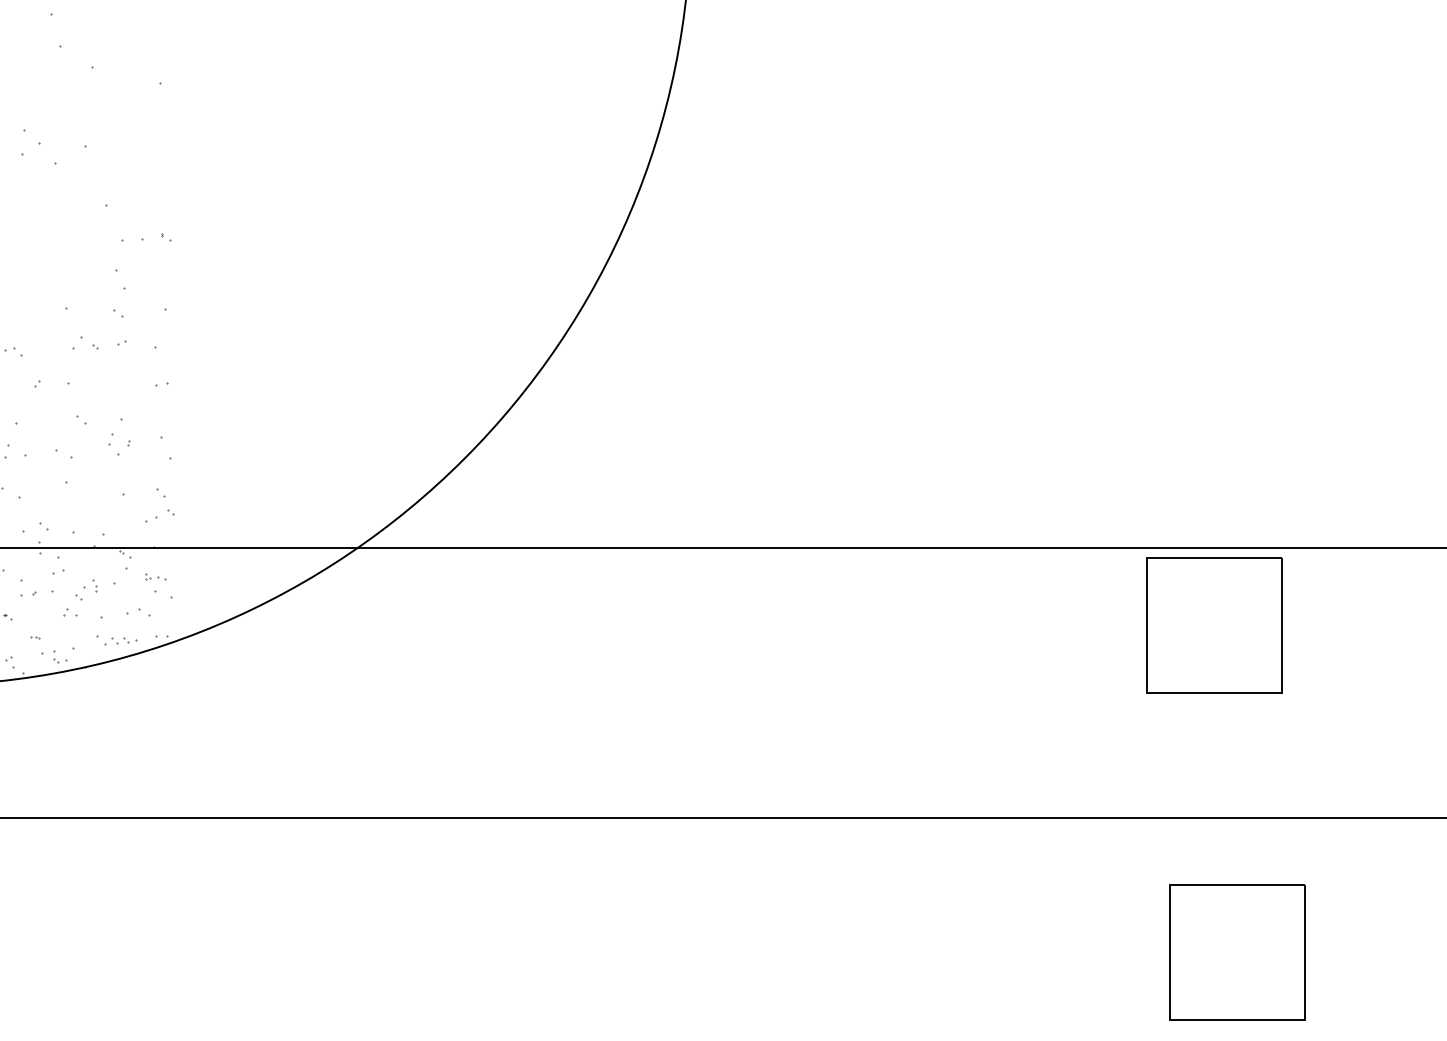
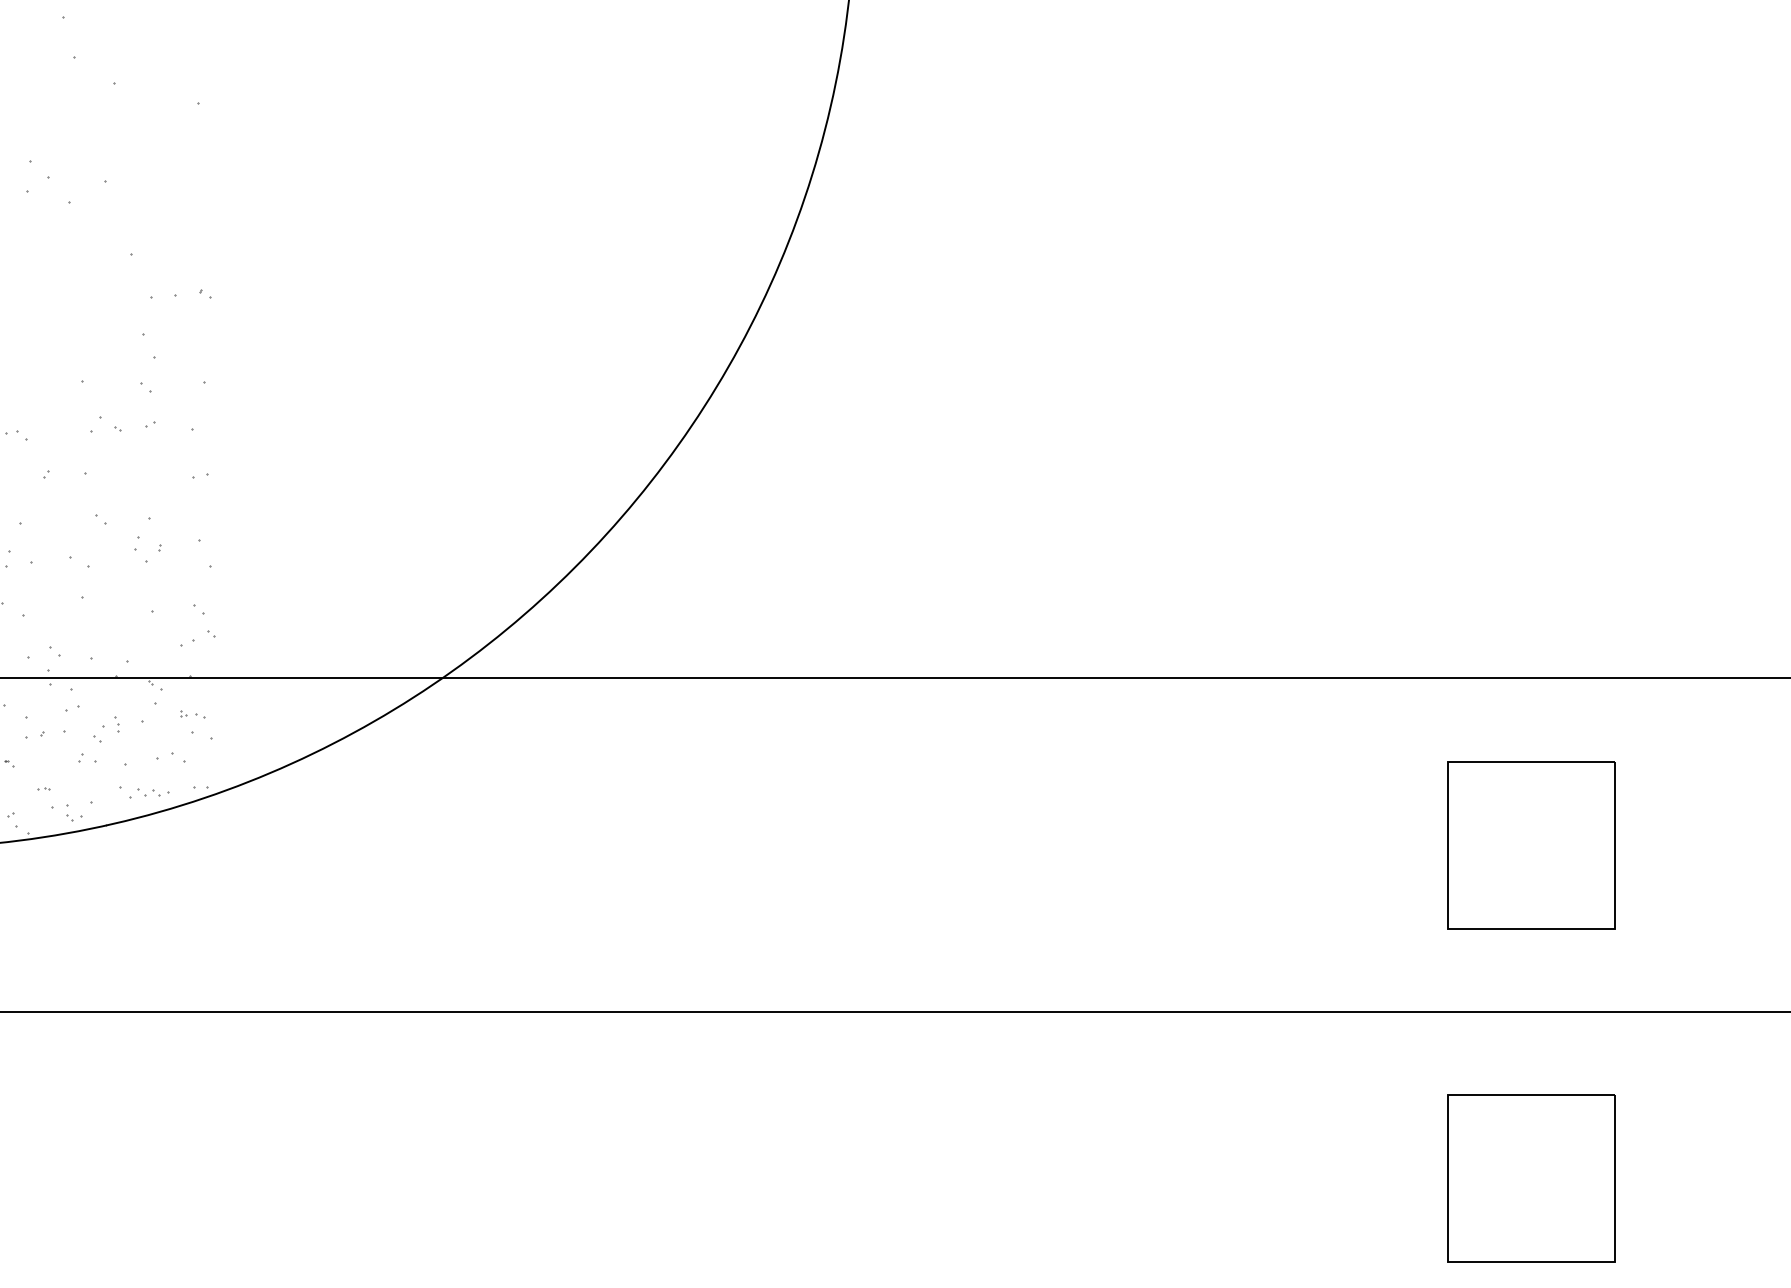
part: (1214, 625) -> (1531, 845), moved

